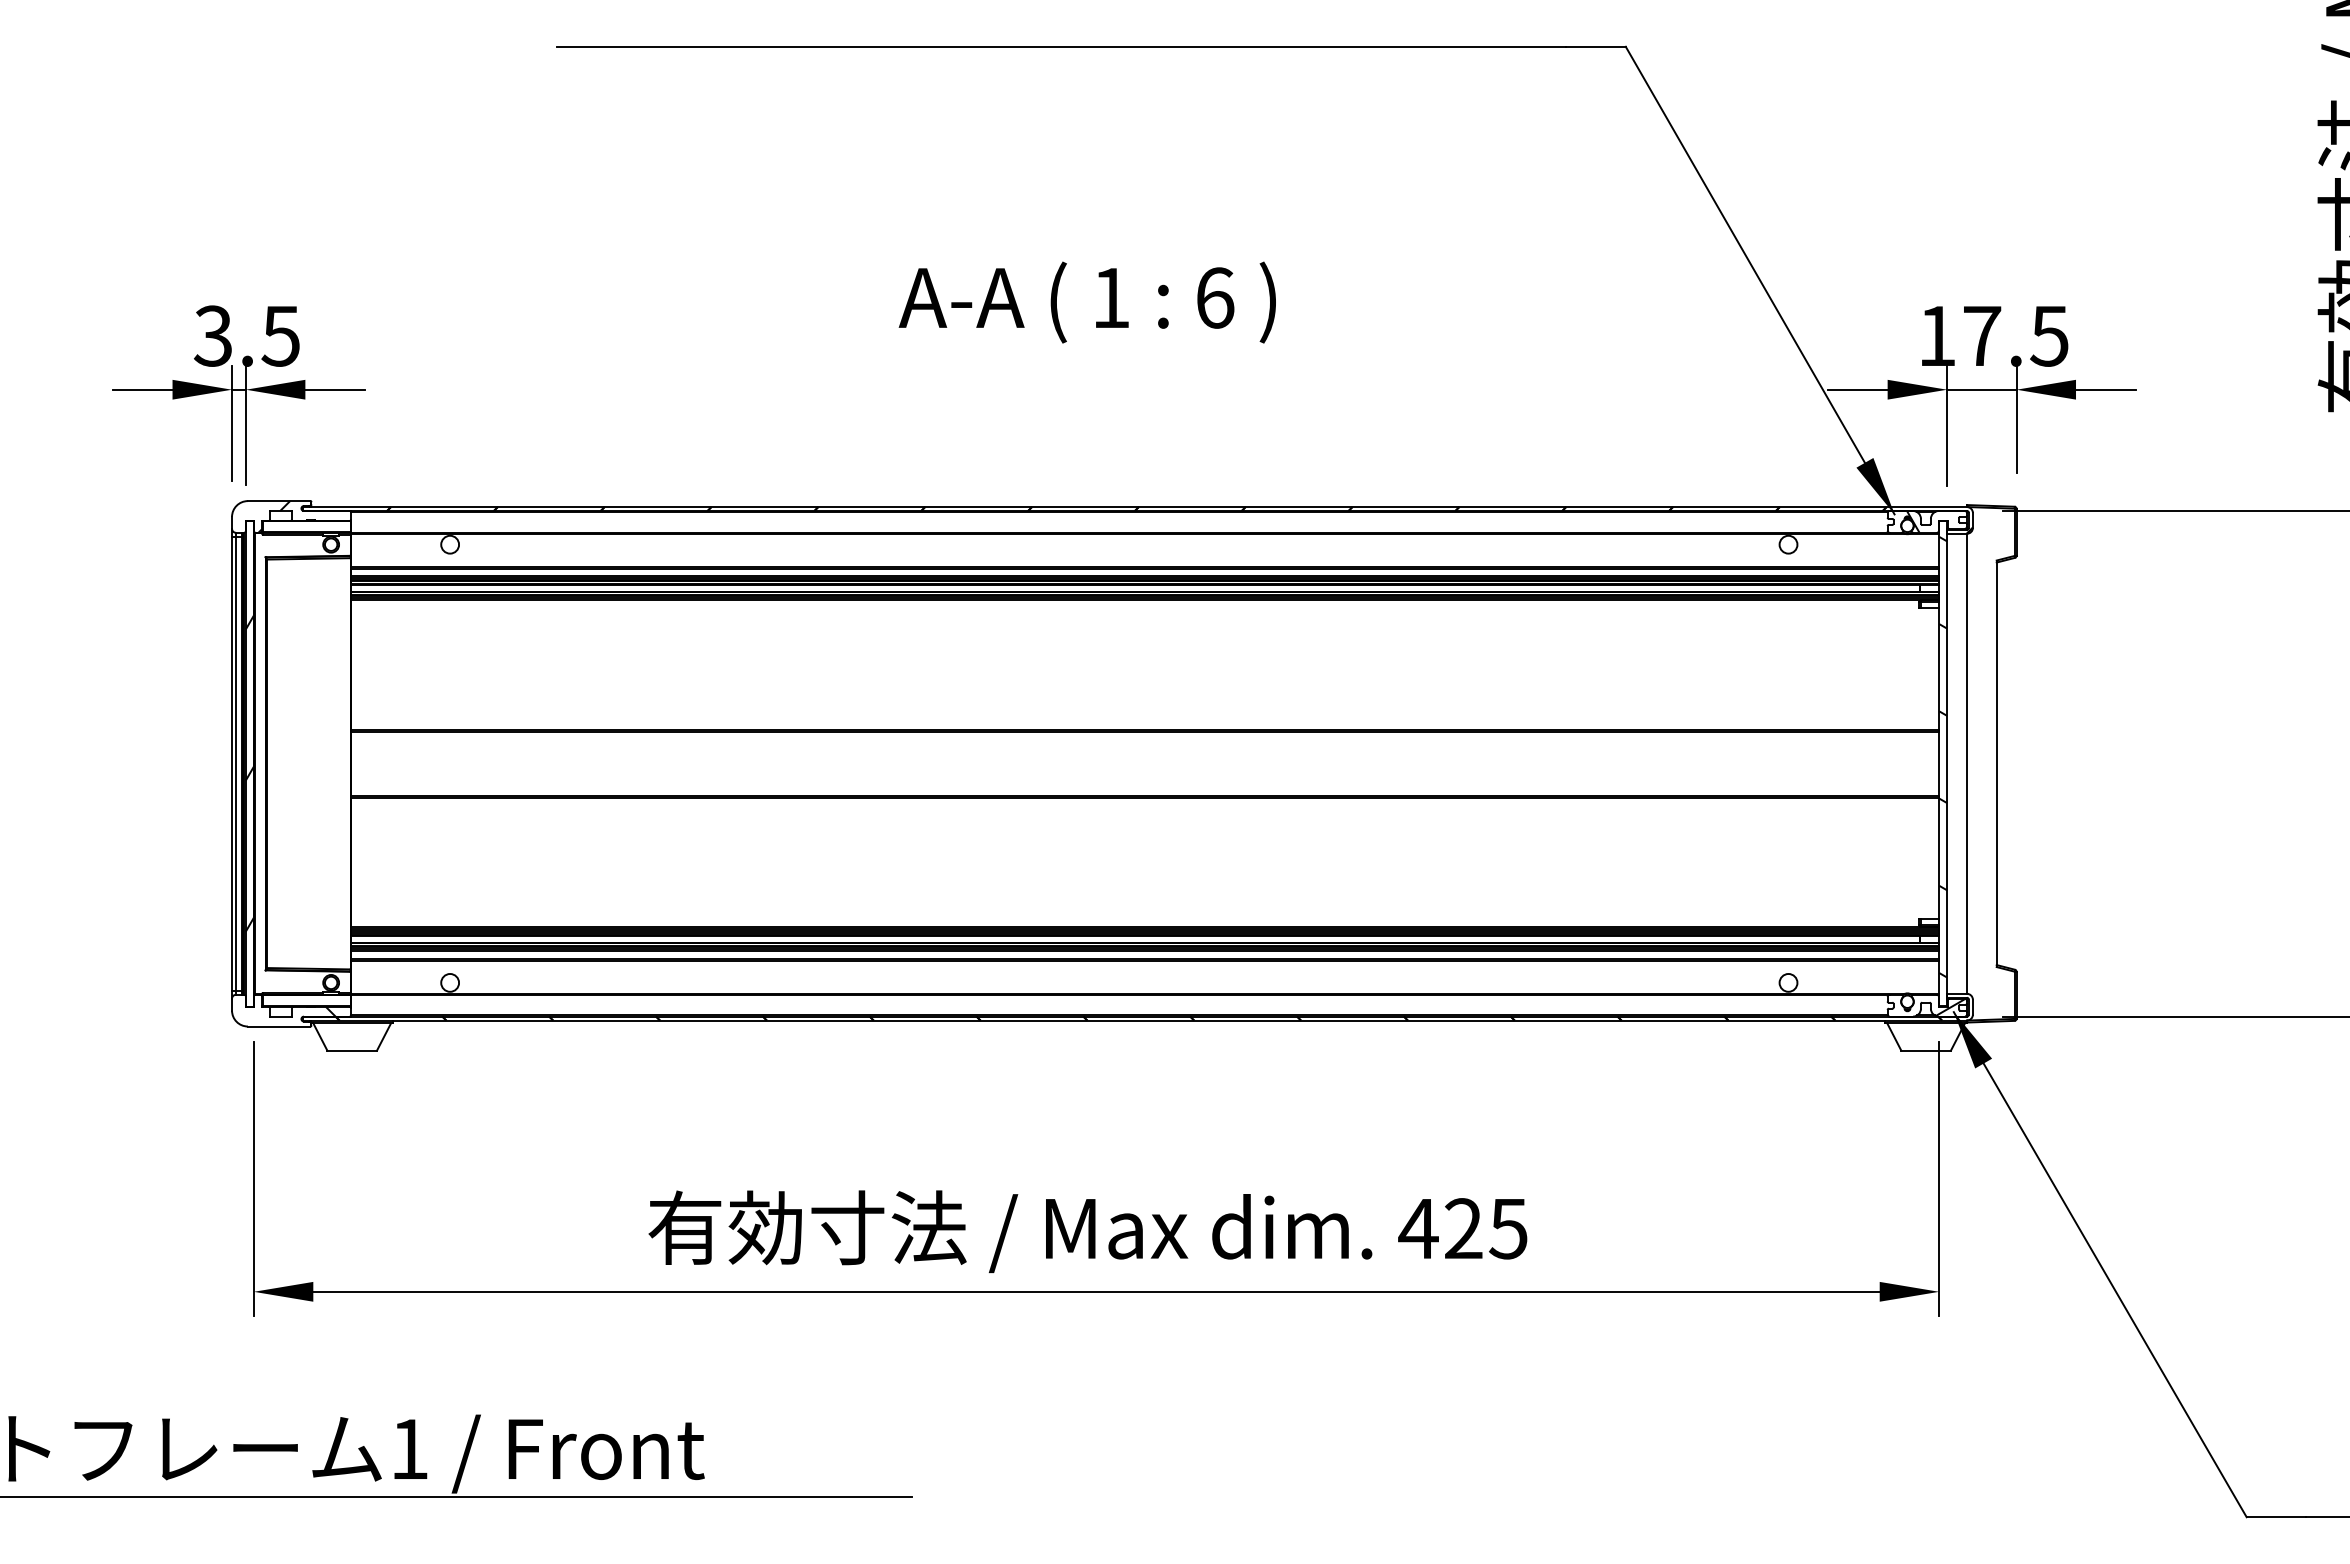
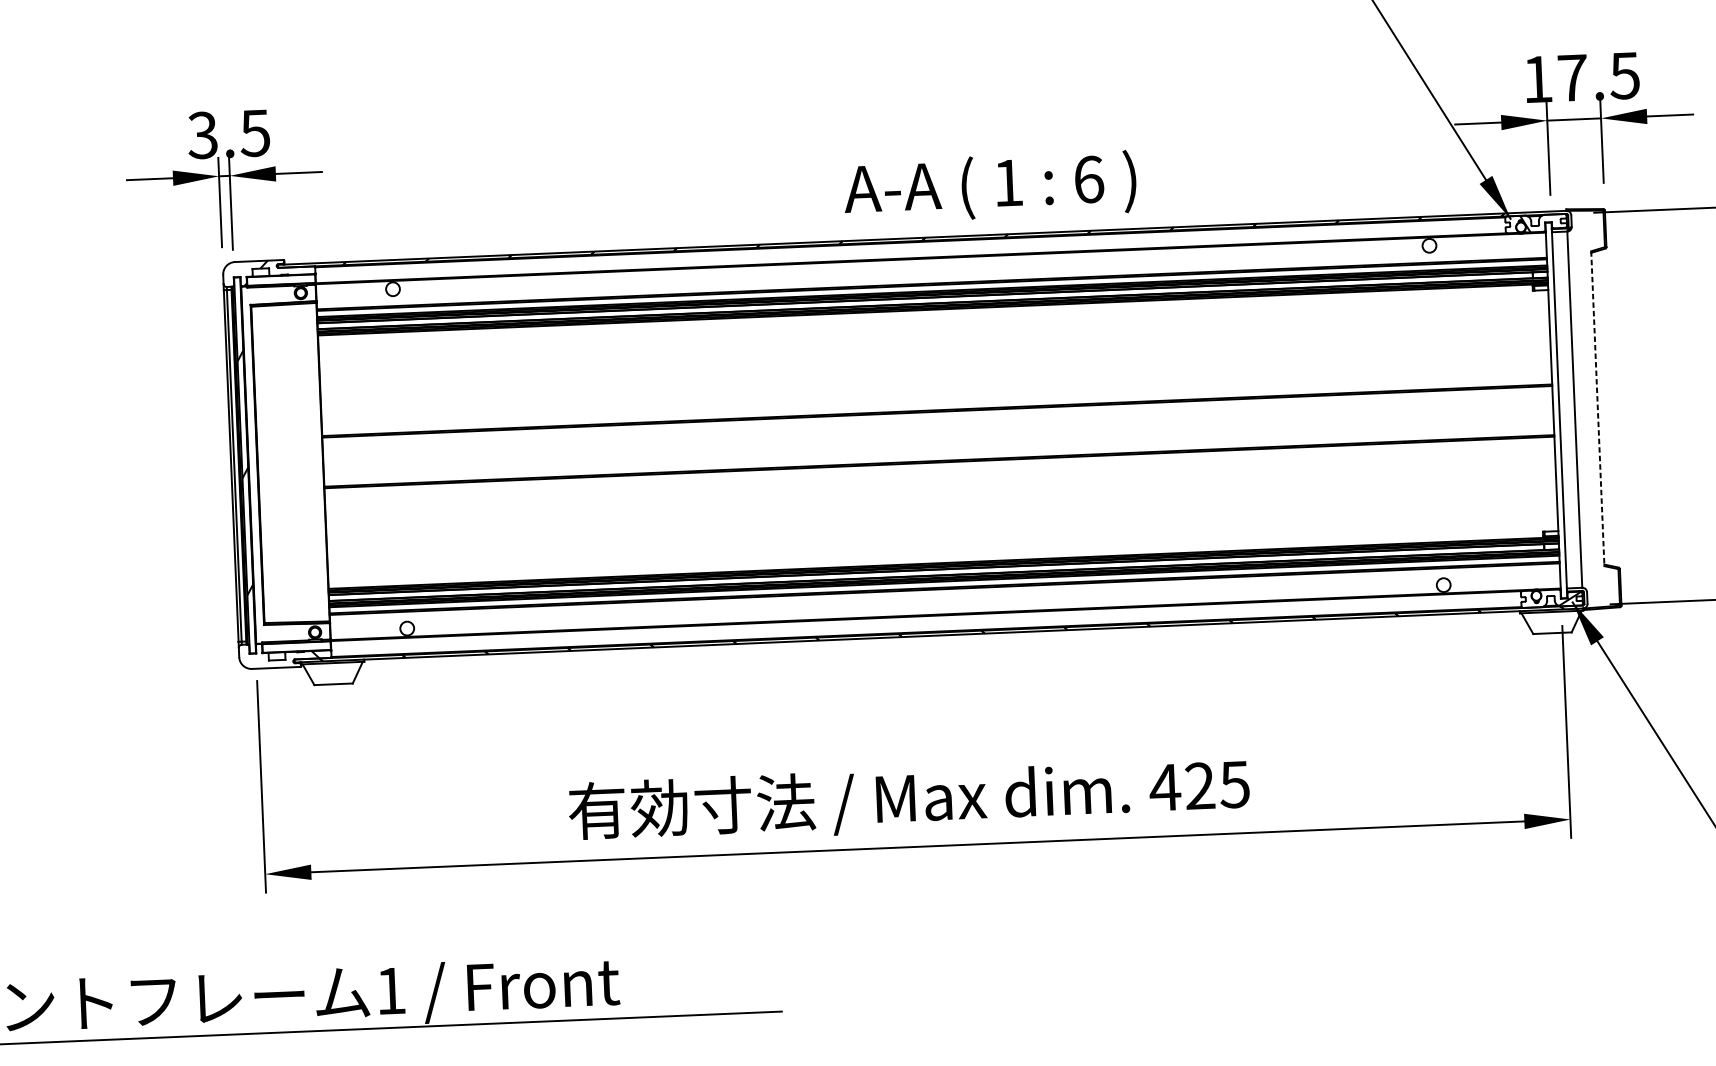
text: (1086, 302) -> (989, 187), moved
hatch: (1943, 756) -> (1556, 404), removed
line: (1996, 764) -> (1597, 409), solid -> dashed

